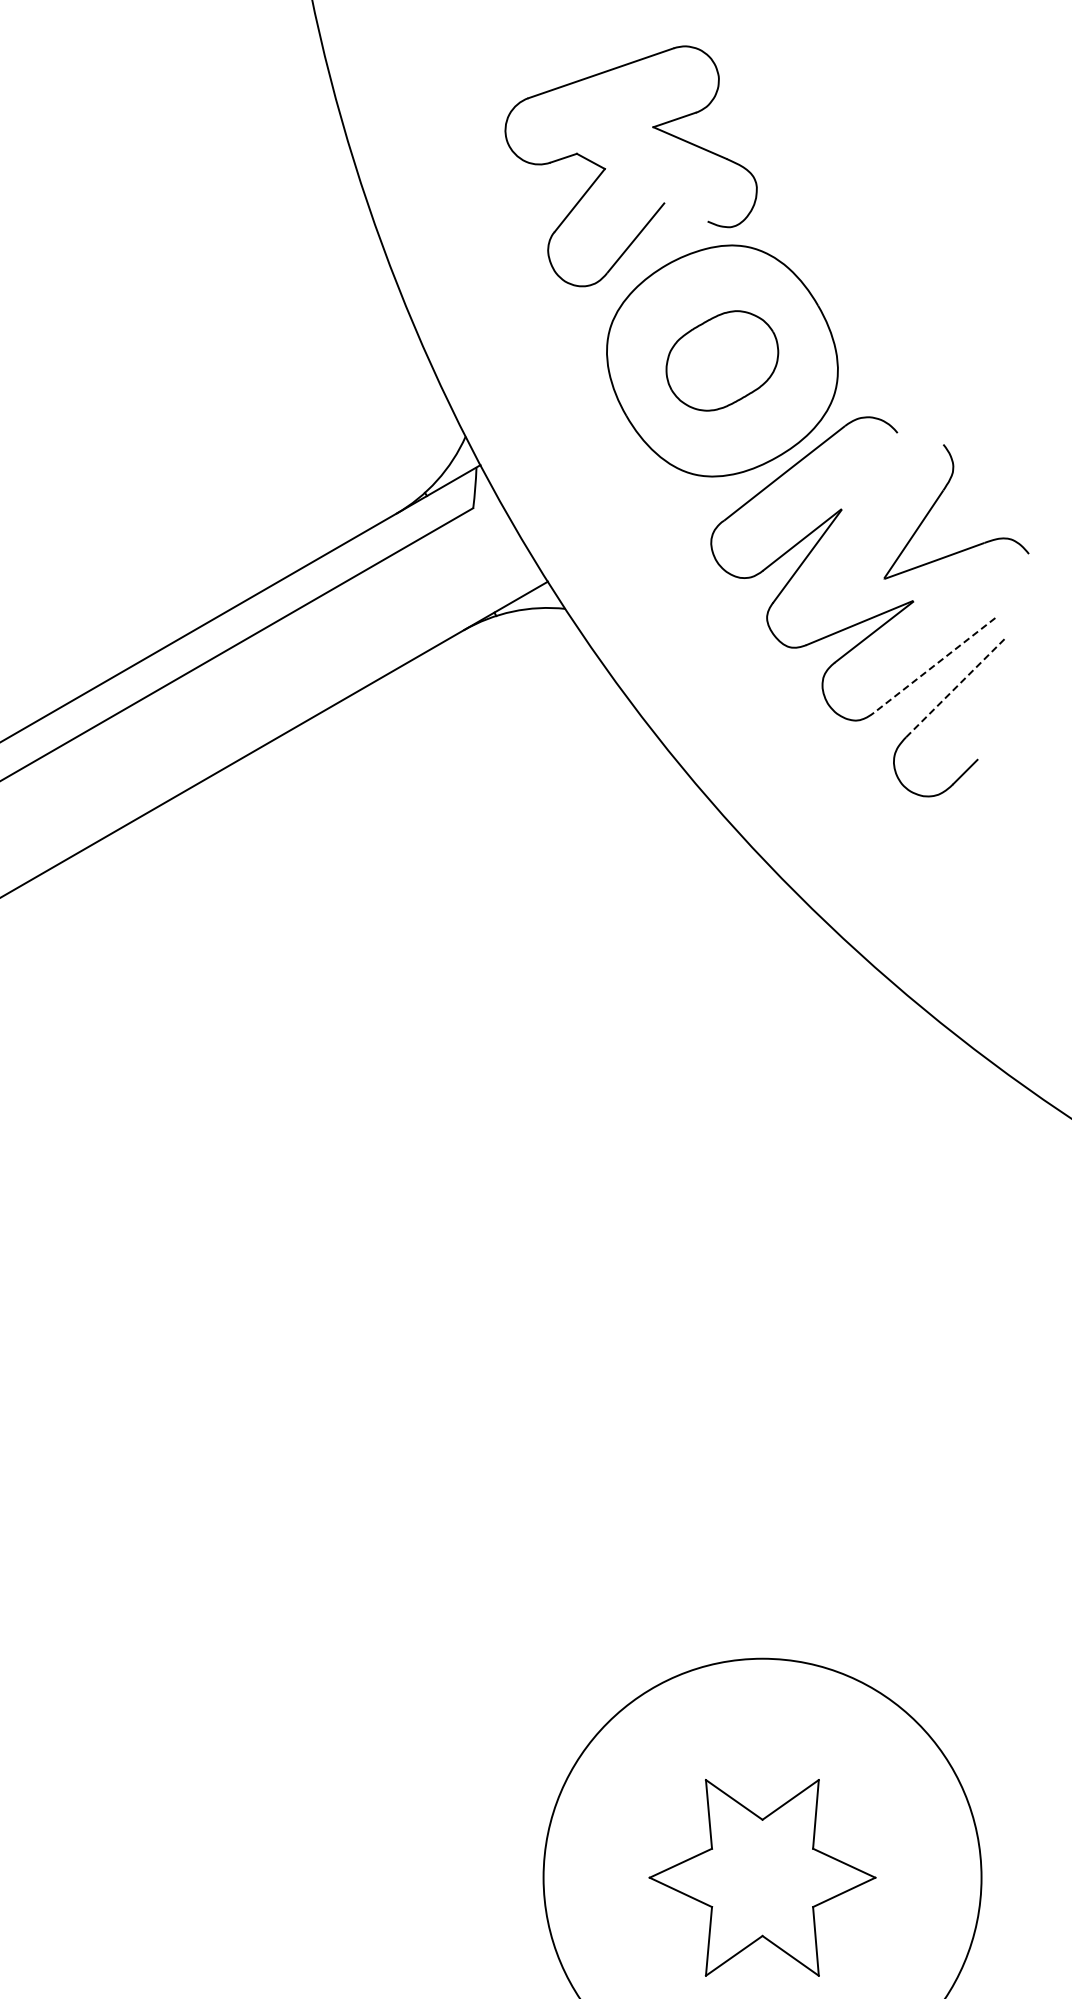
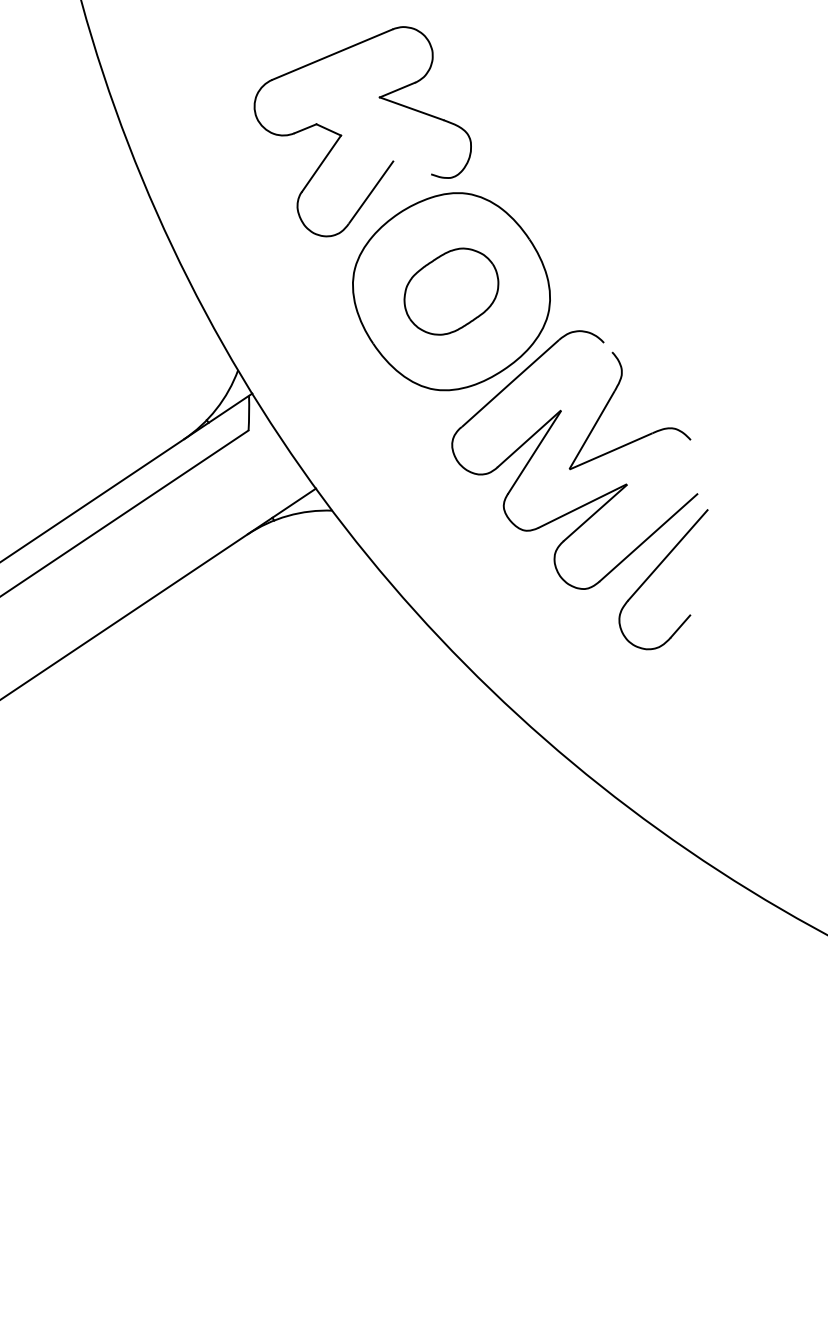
part: (939, 498) -> (611, 398), moved
line: (934, 665) -> (648, 537), dashed -> solid
line: (956, 687) -> (668, 555), dashed -> solid

